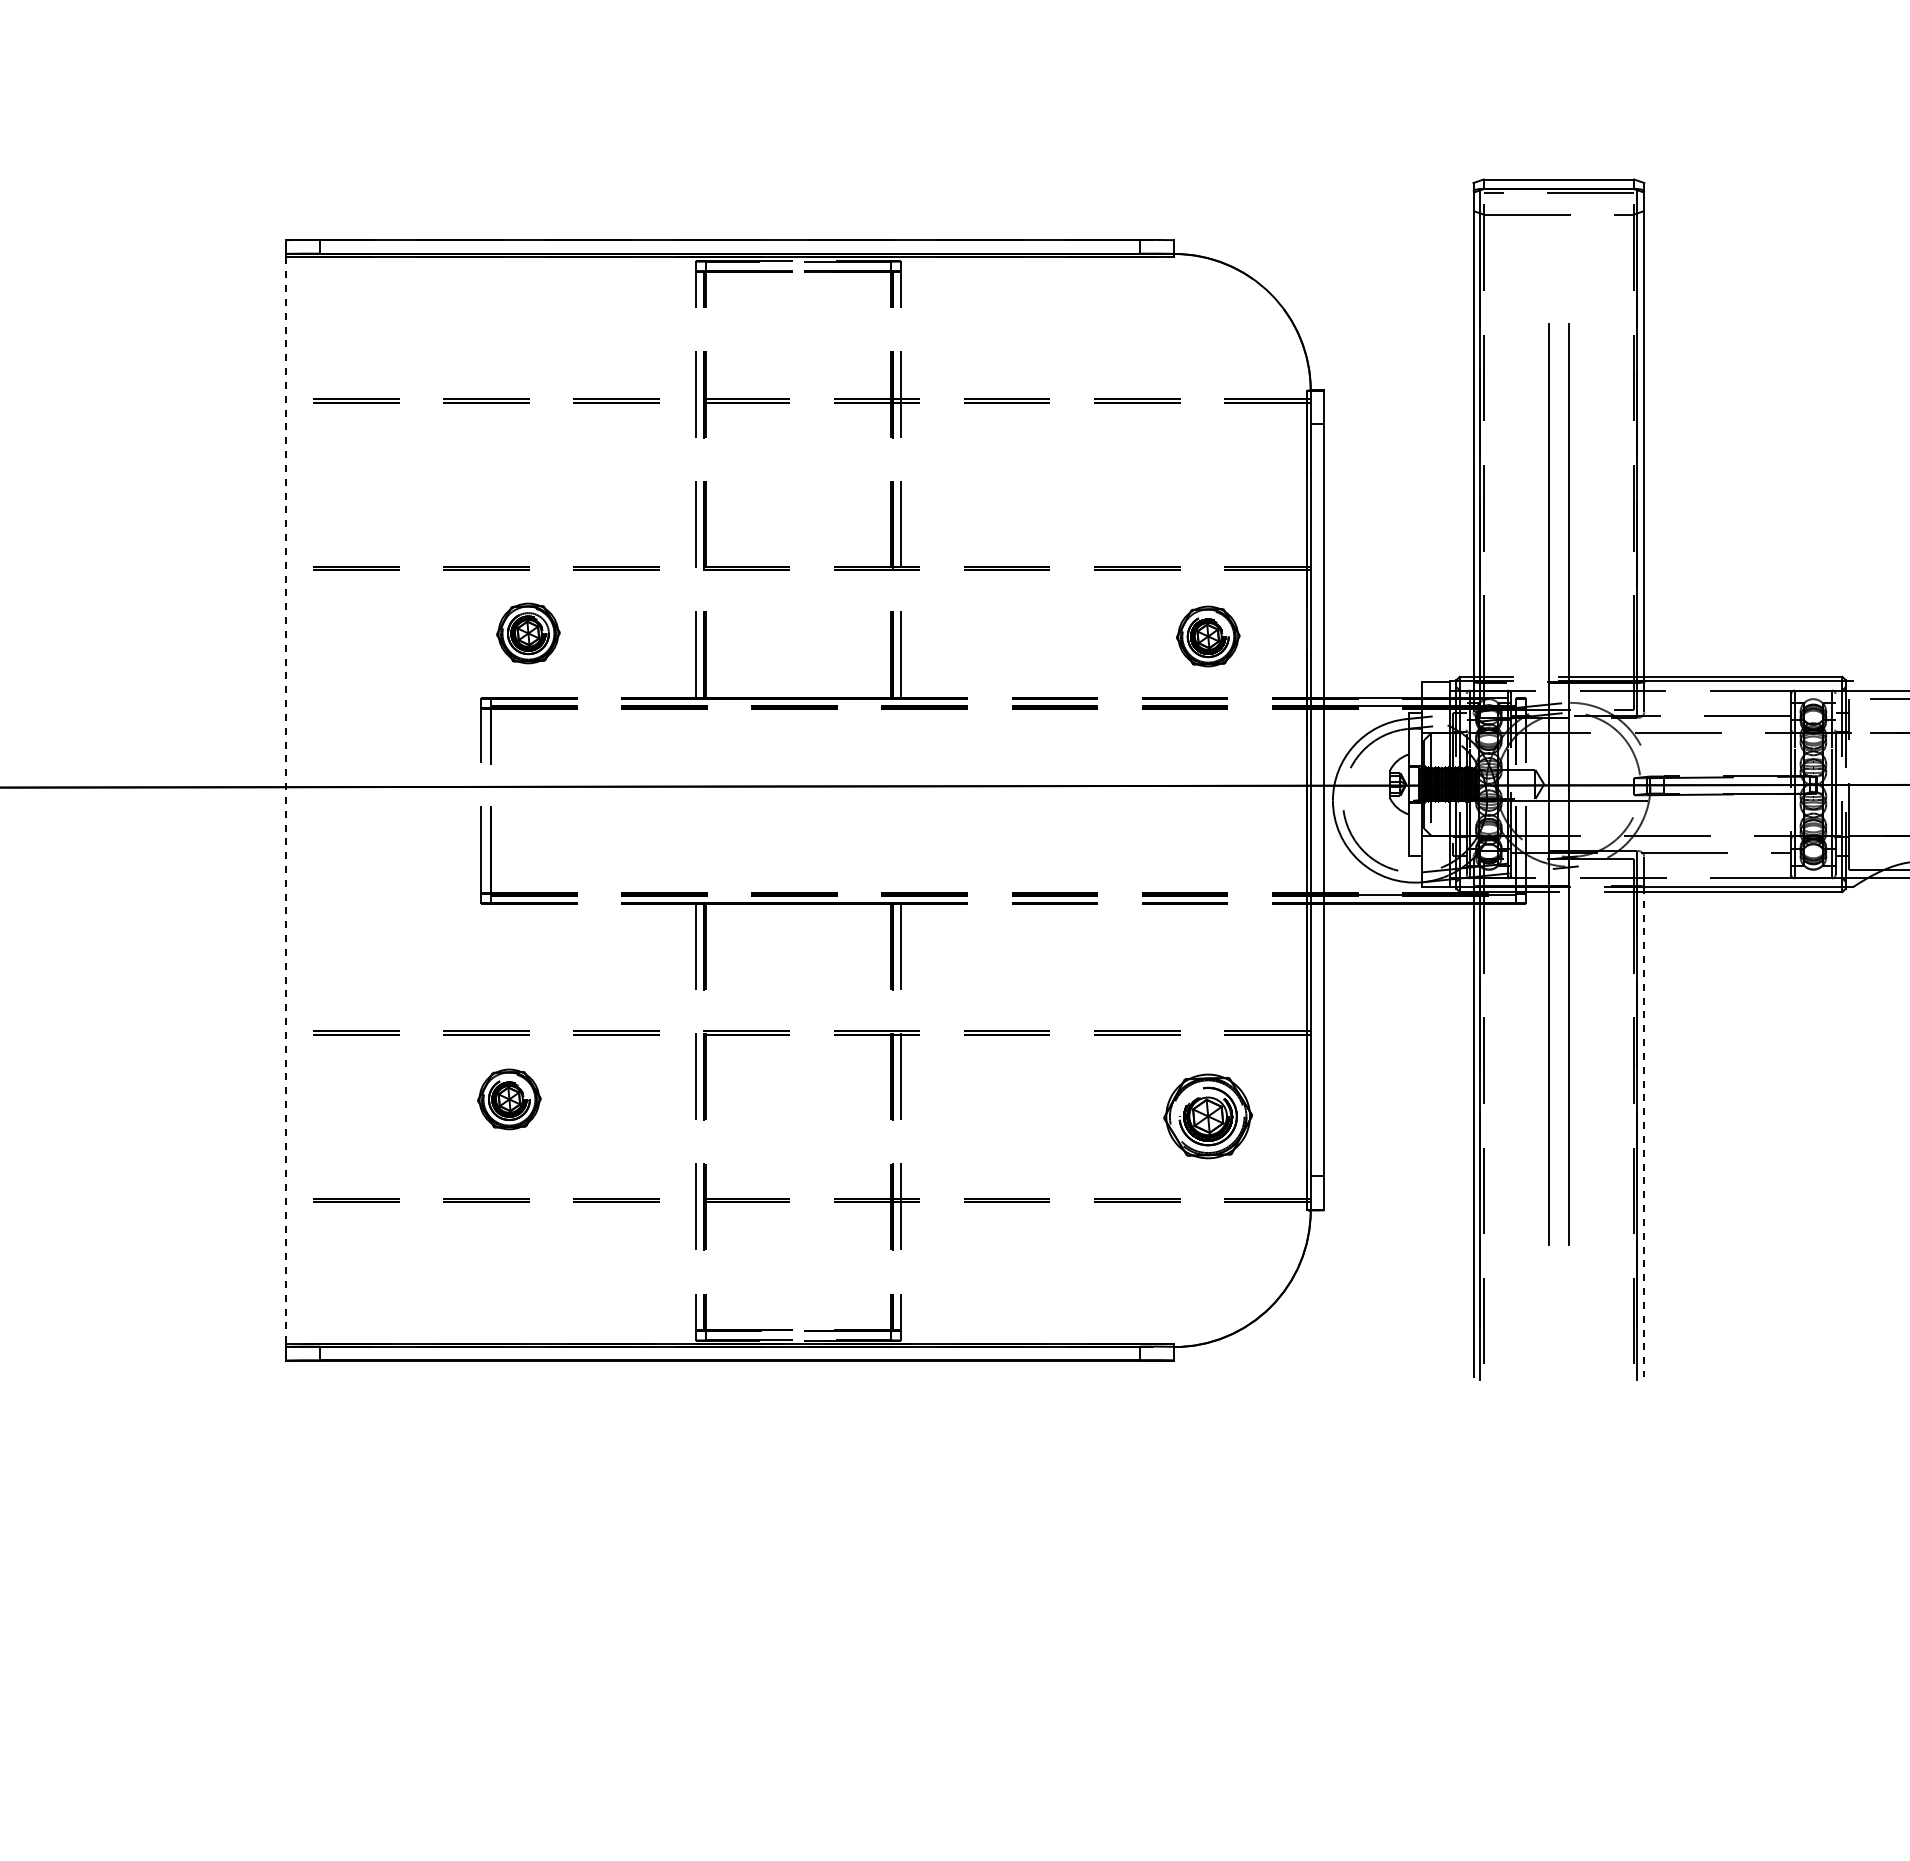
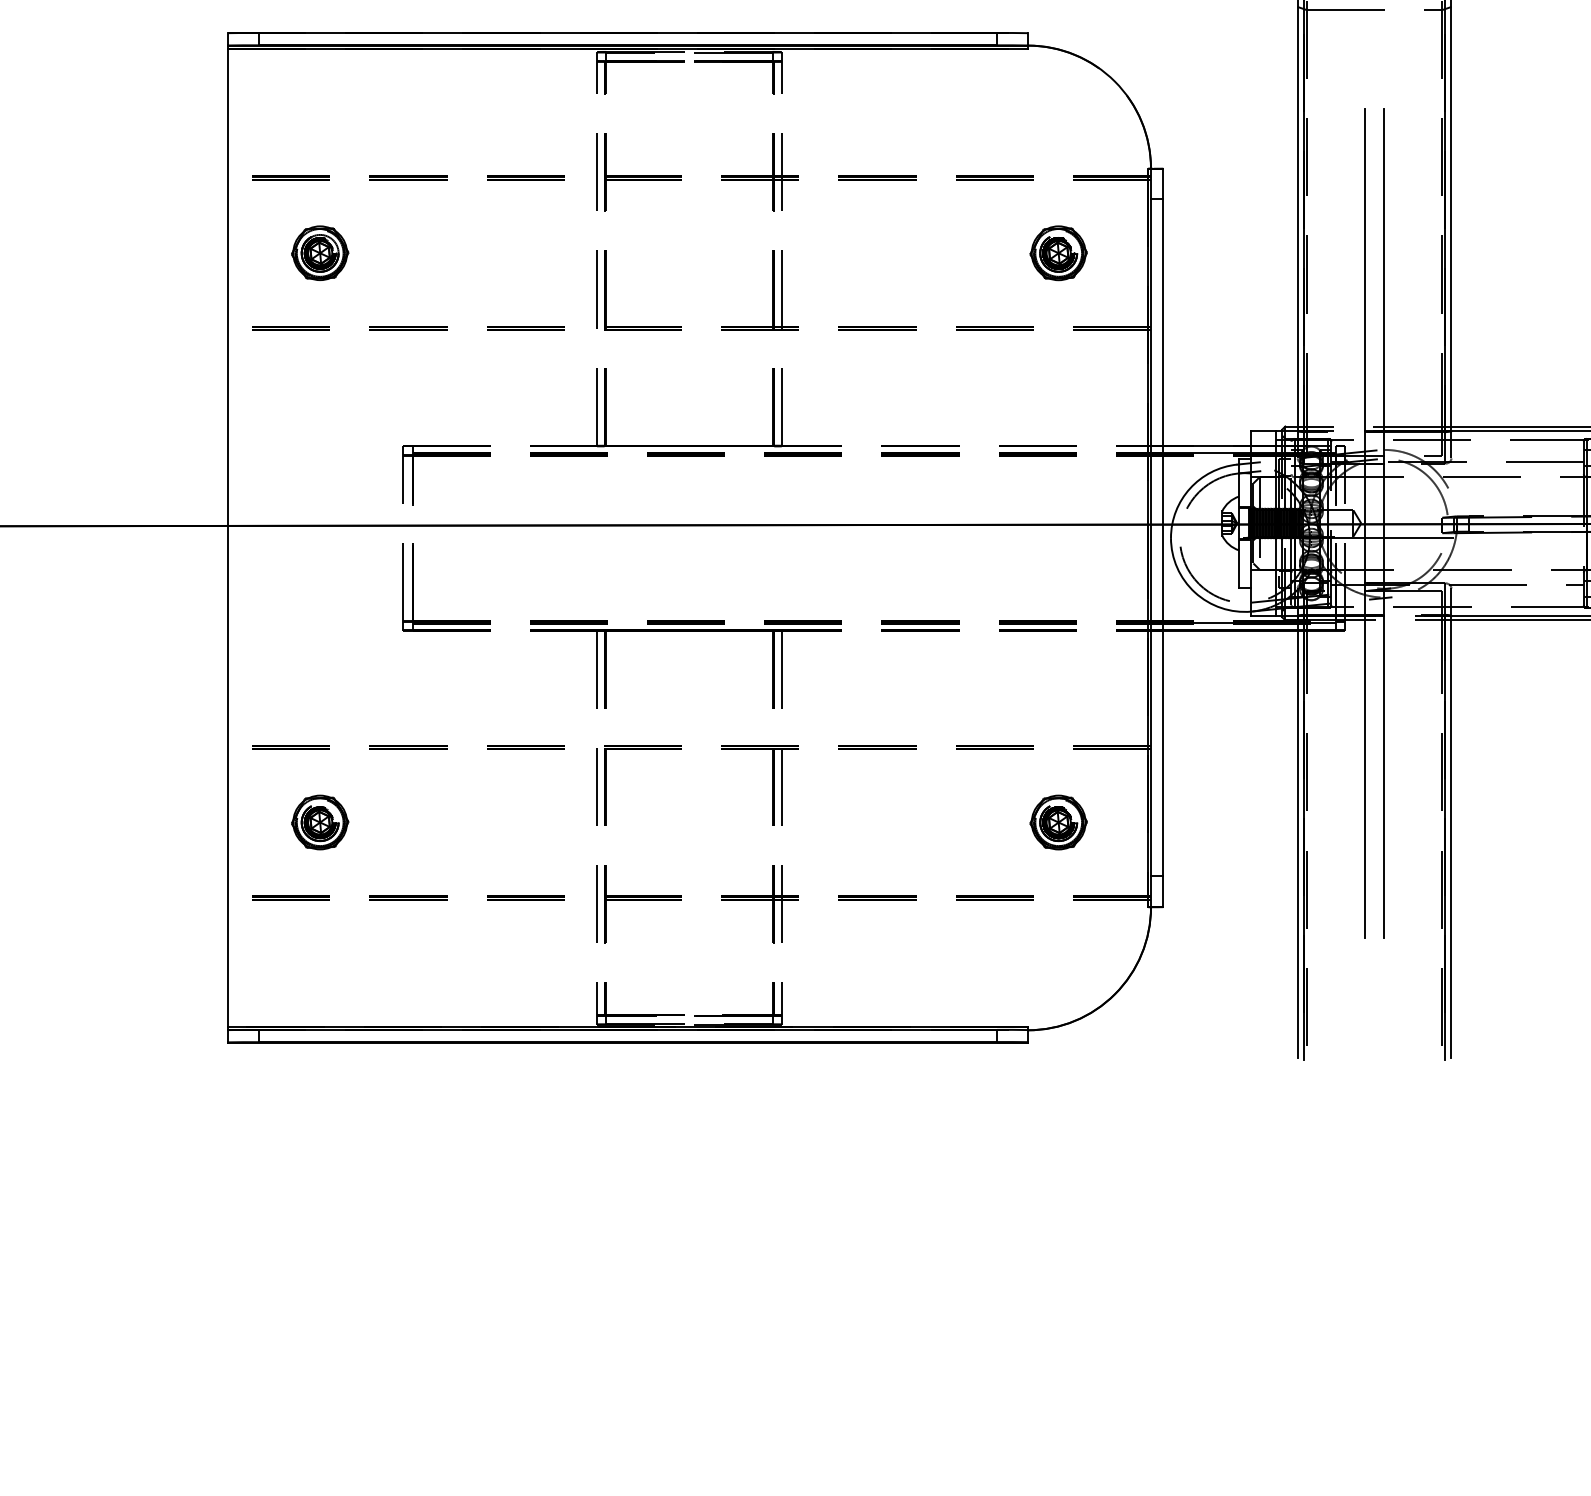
part: (528, 633) -> (320, 253), moved
part: (1208, 636) -> (1058, 253), moved
line: (285, 801) -> (227, 538), dashed -> solid
part: (509, 1099) -> (320, 822), moved
part: (1208, 1116) -> (1058, 822), size x0.71
line: (1644, 1132) -> (1451, 836), dashed -> solid

